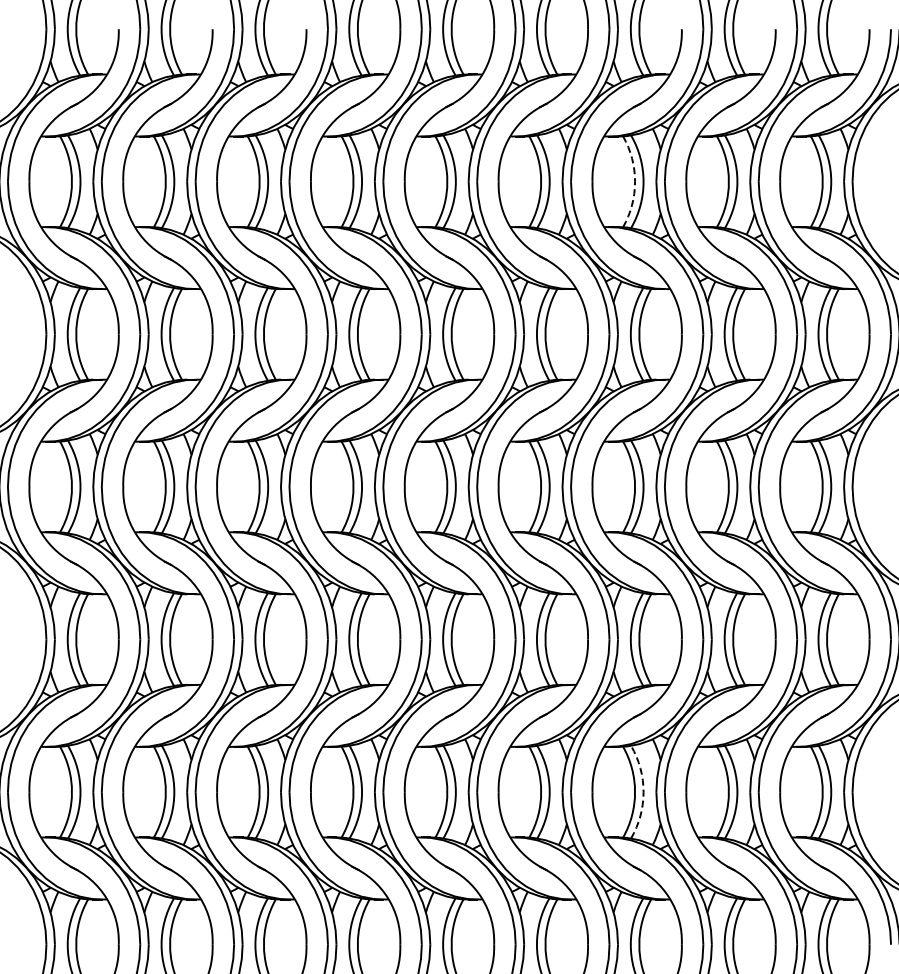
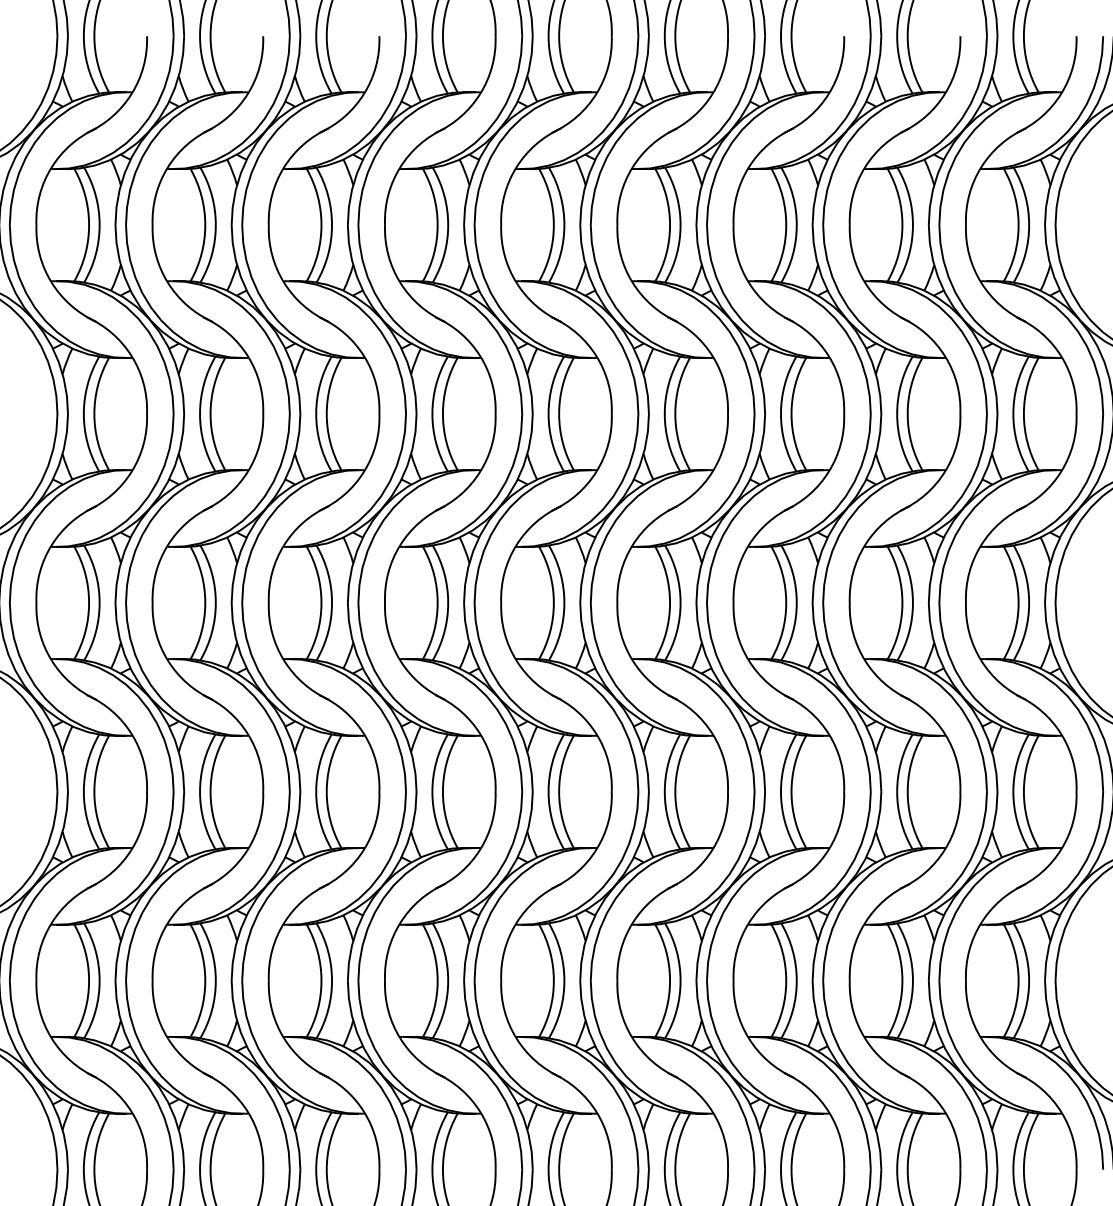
arc: (635, 181) -> (786, 224), dashed -> solid
arc: (643, 792) -> (796, 981), dashed -> solid

